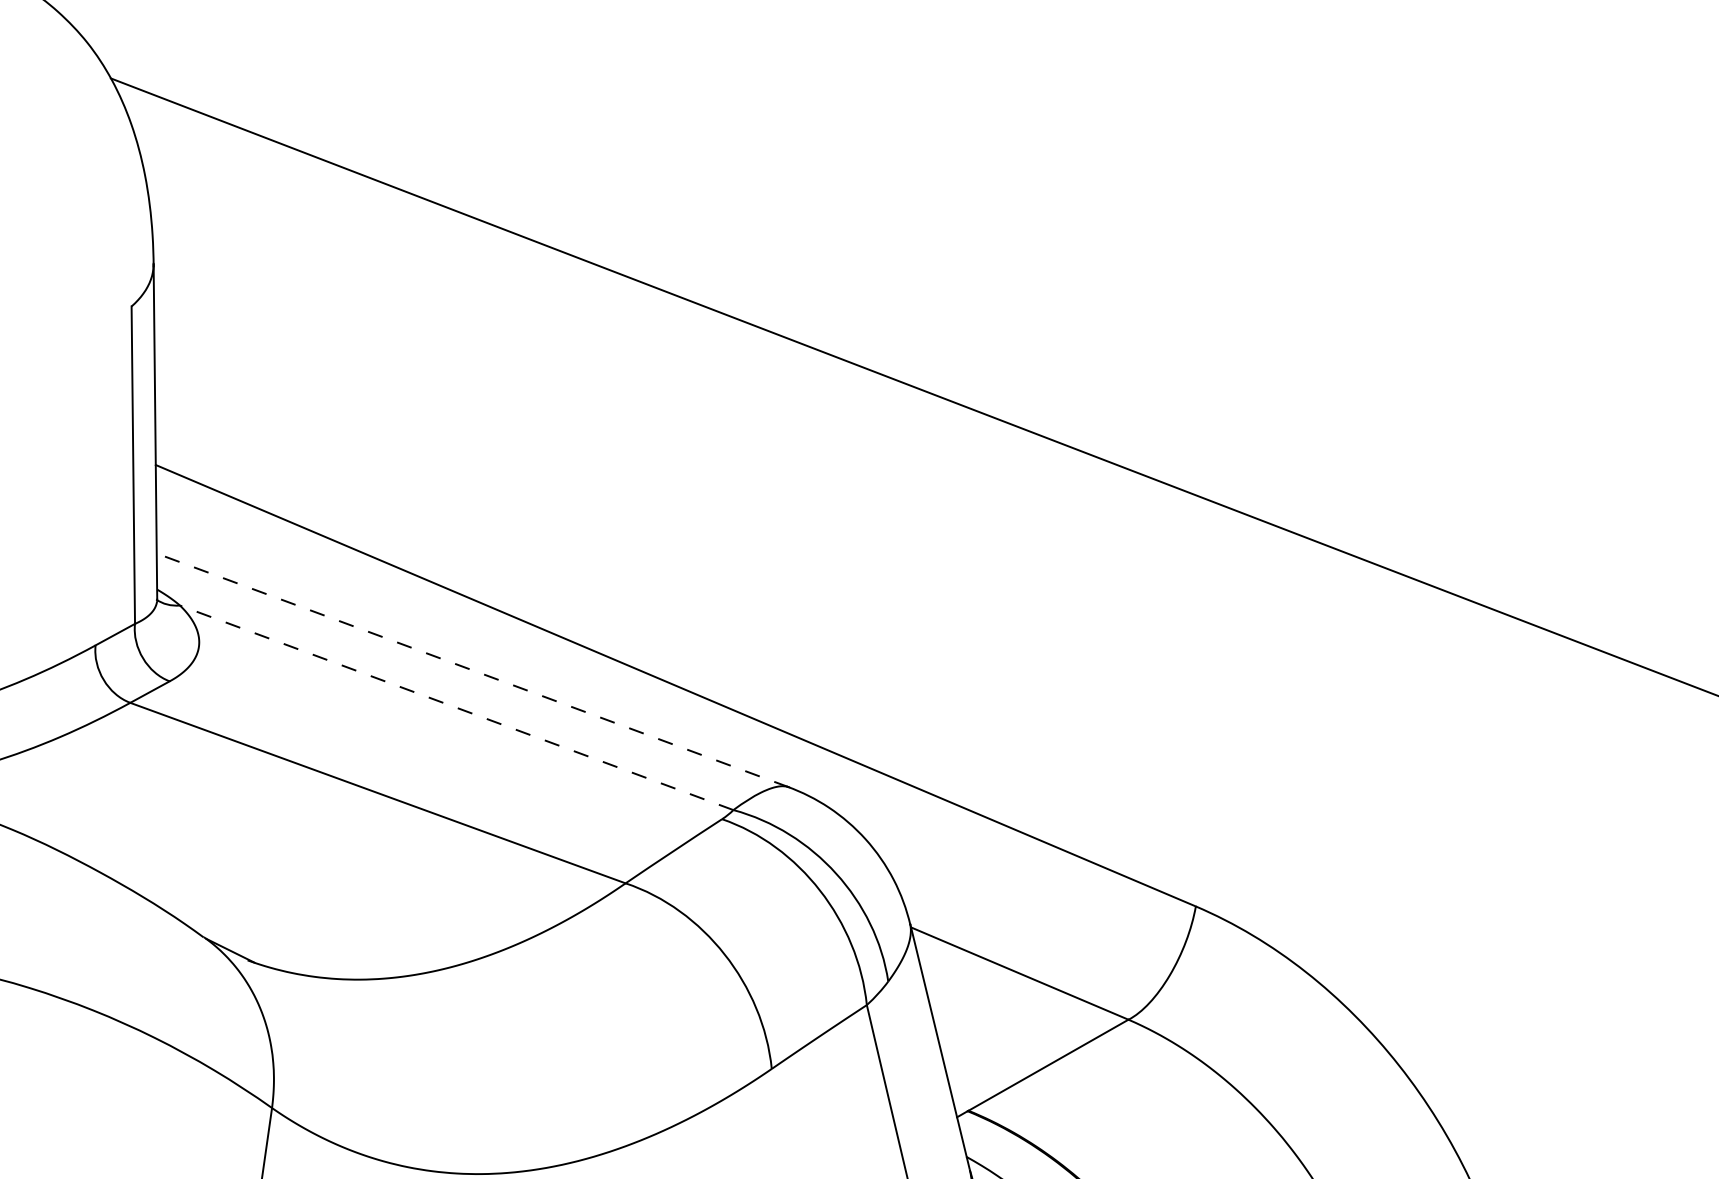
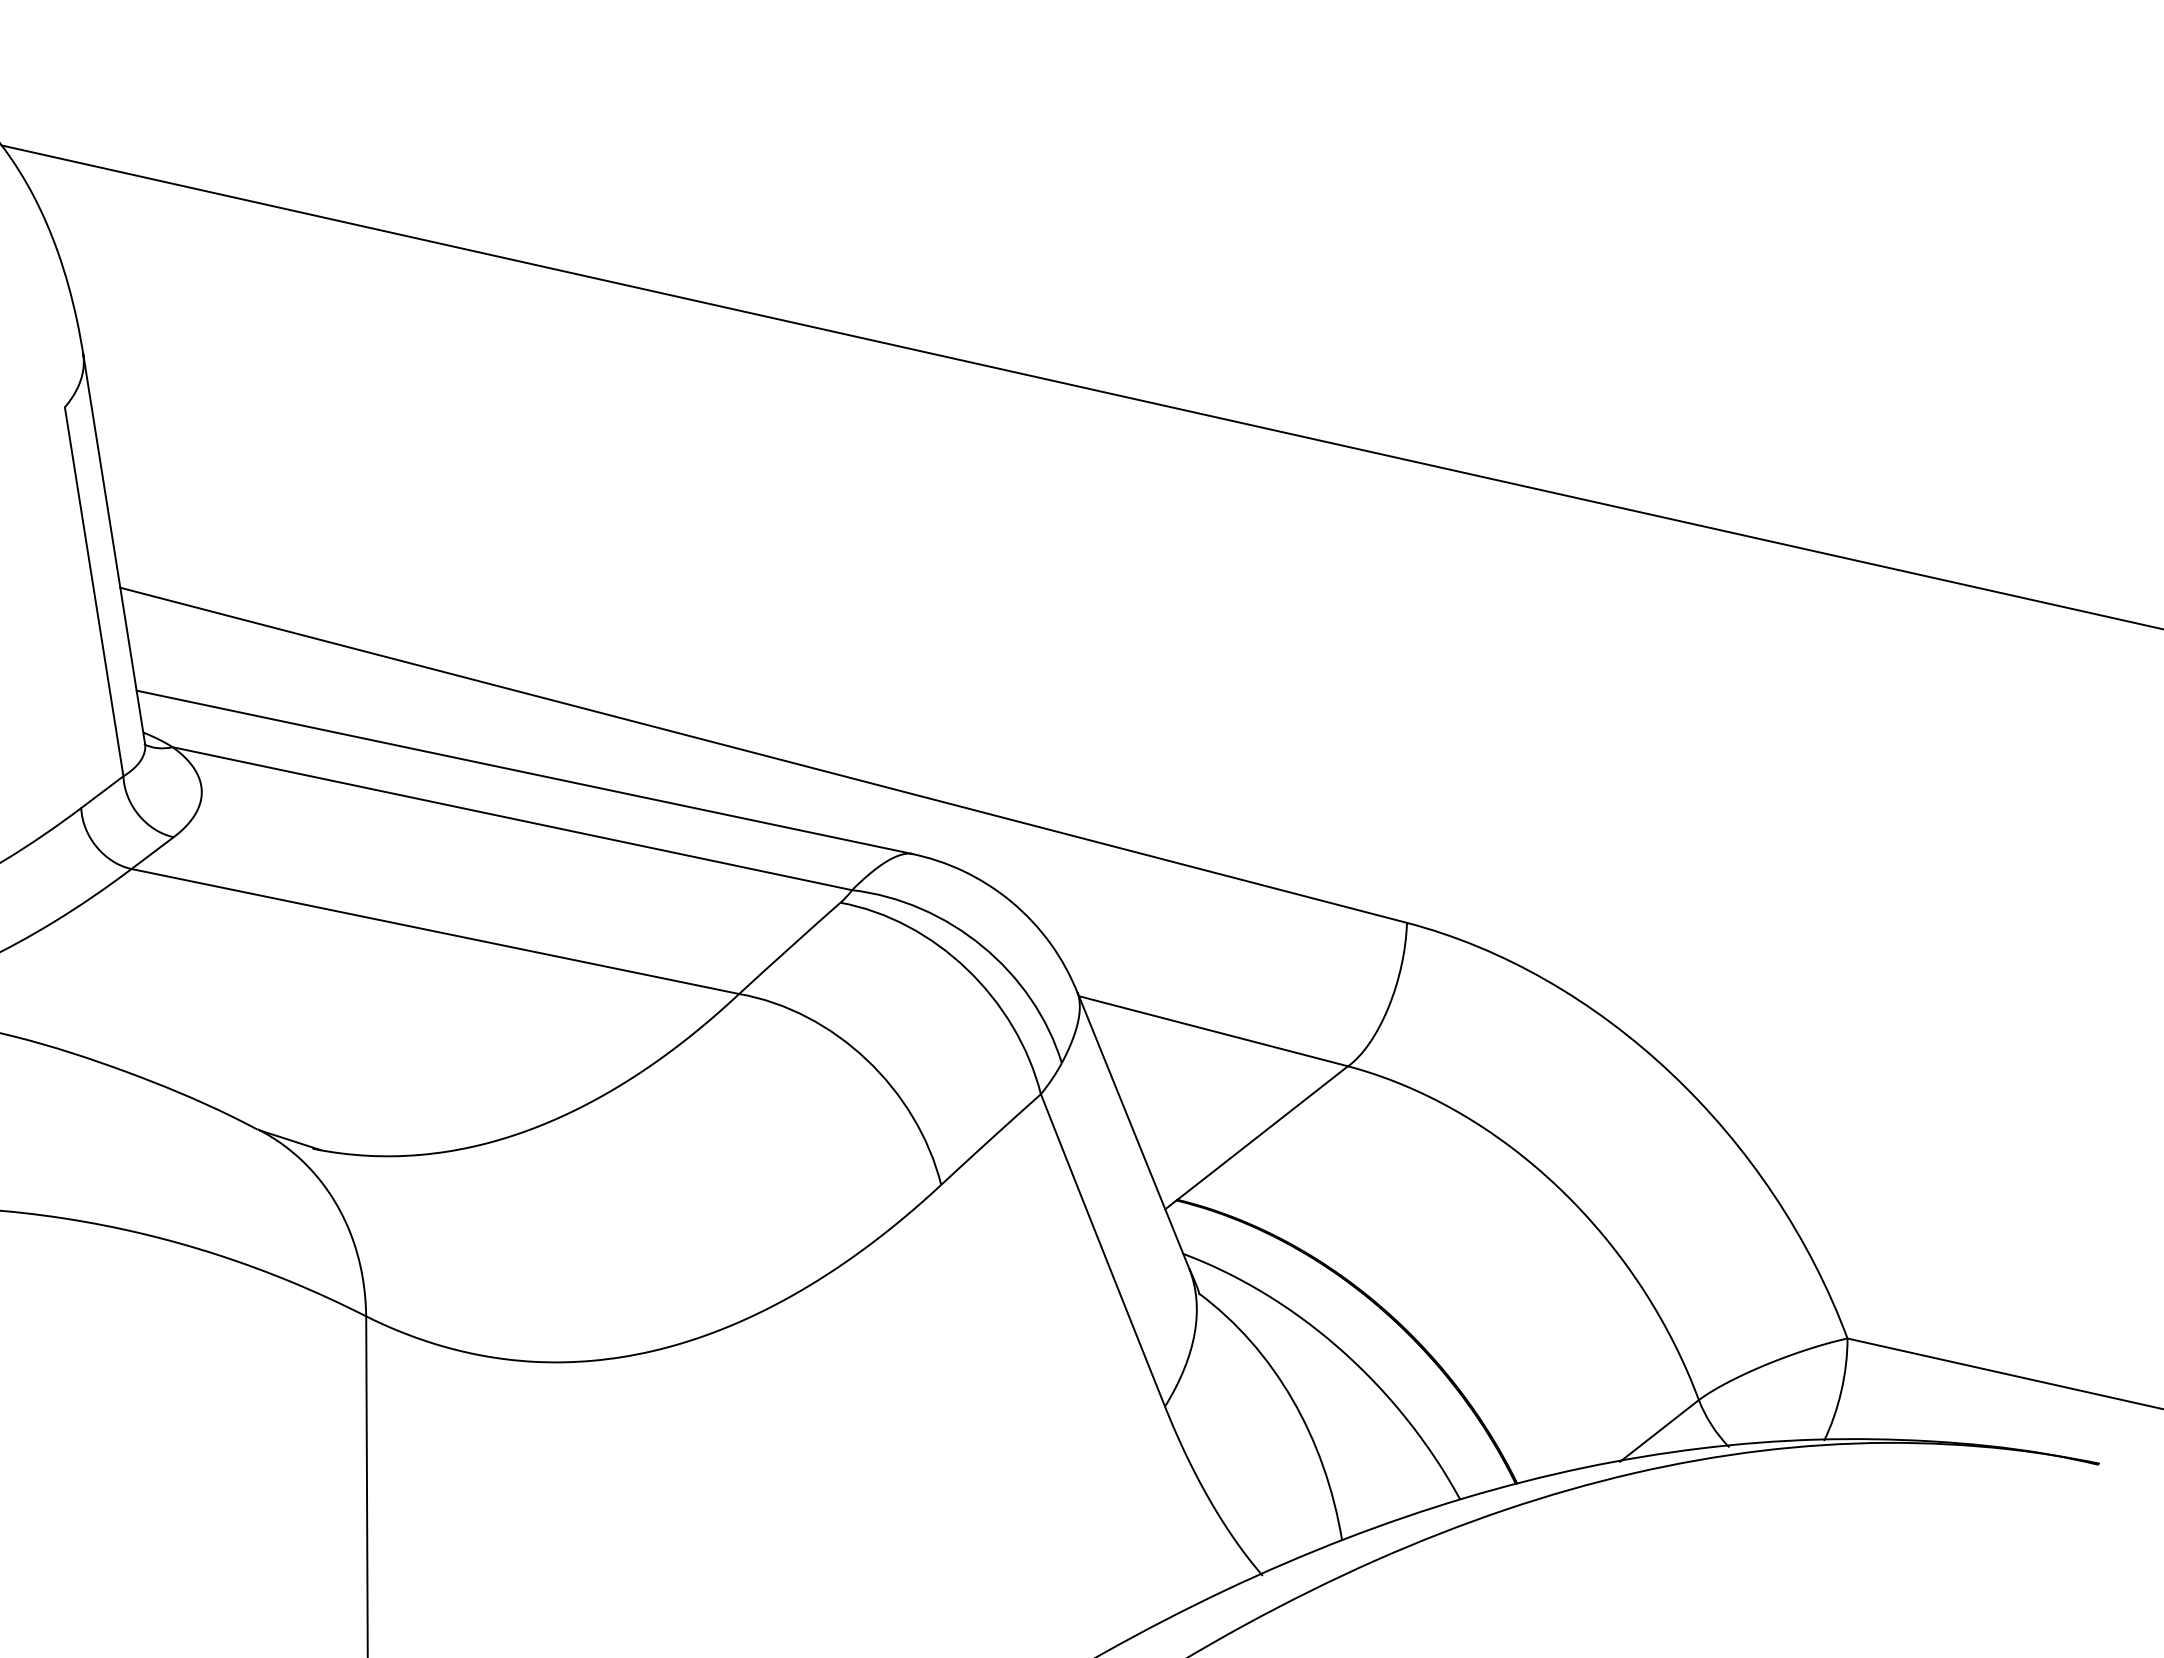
line: (472, 670) -> (524, 772), dashed -> solid
line: (456, 707) -> (511, 818), dashed -> solid

